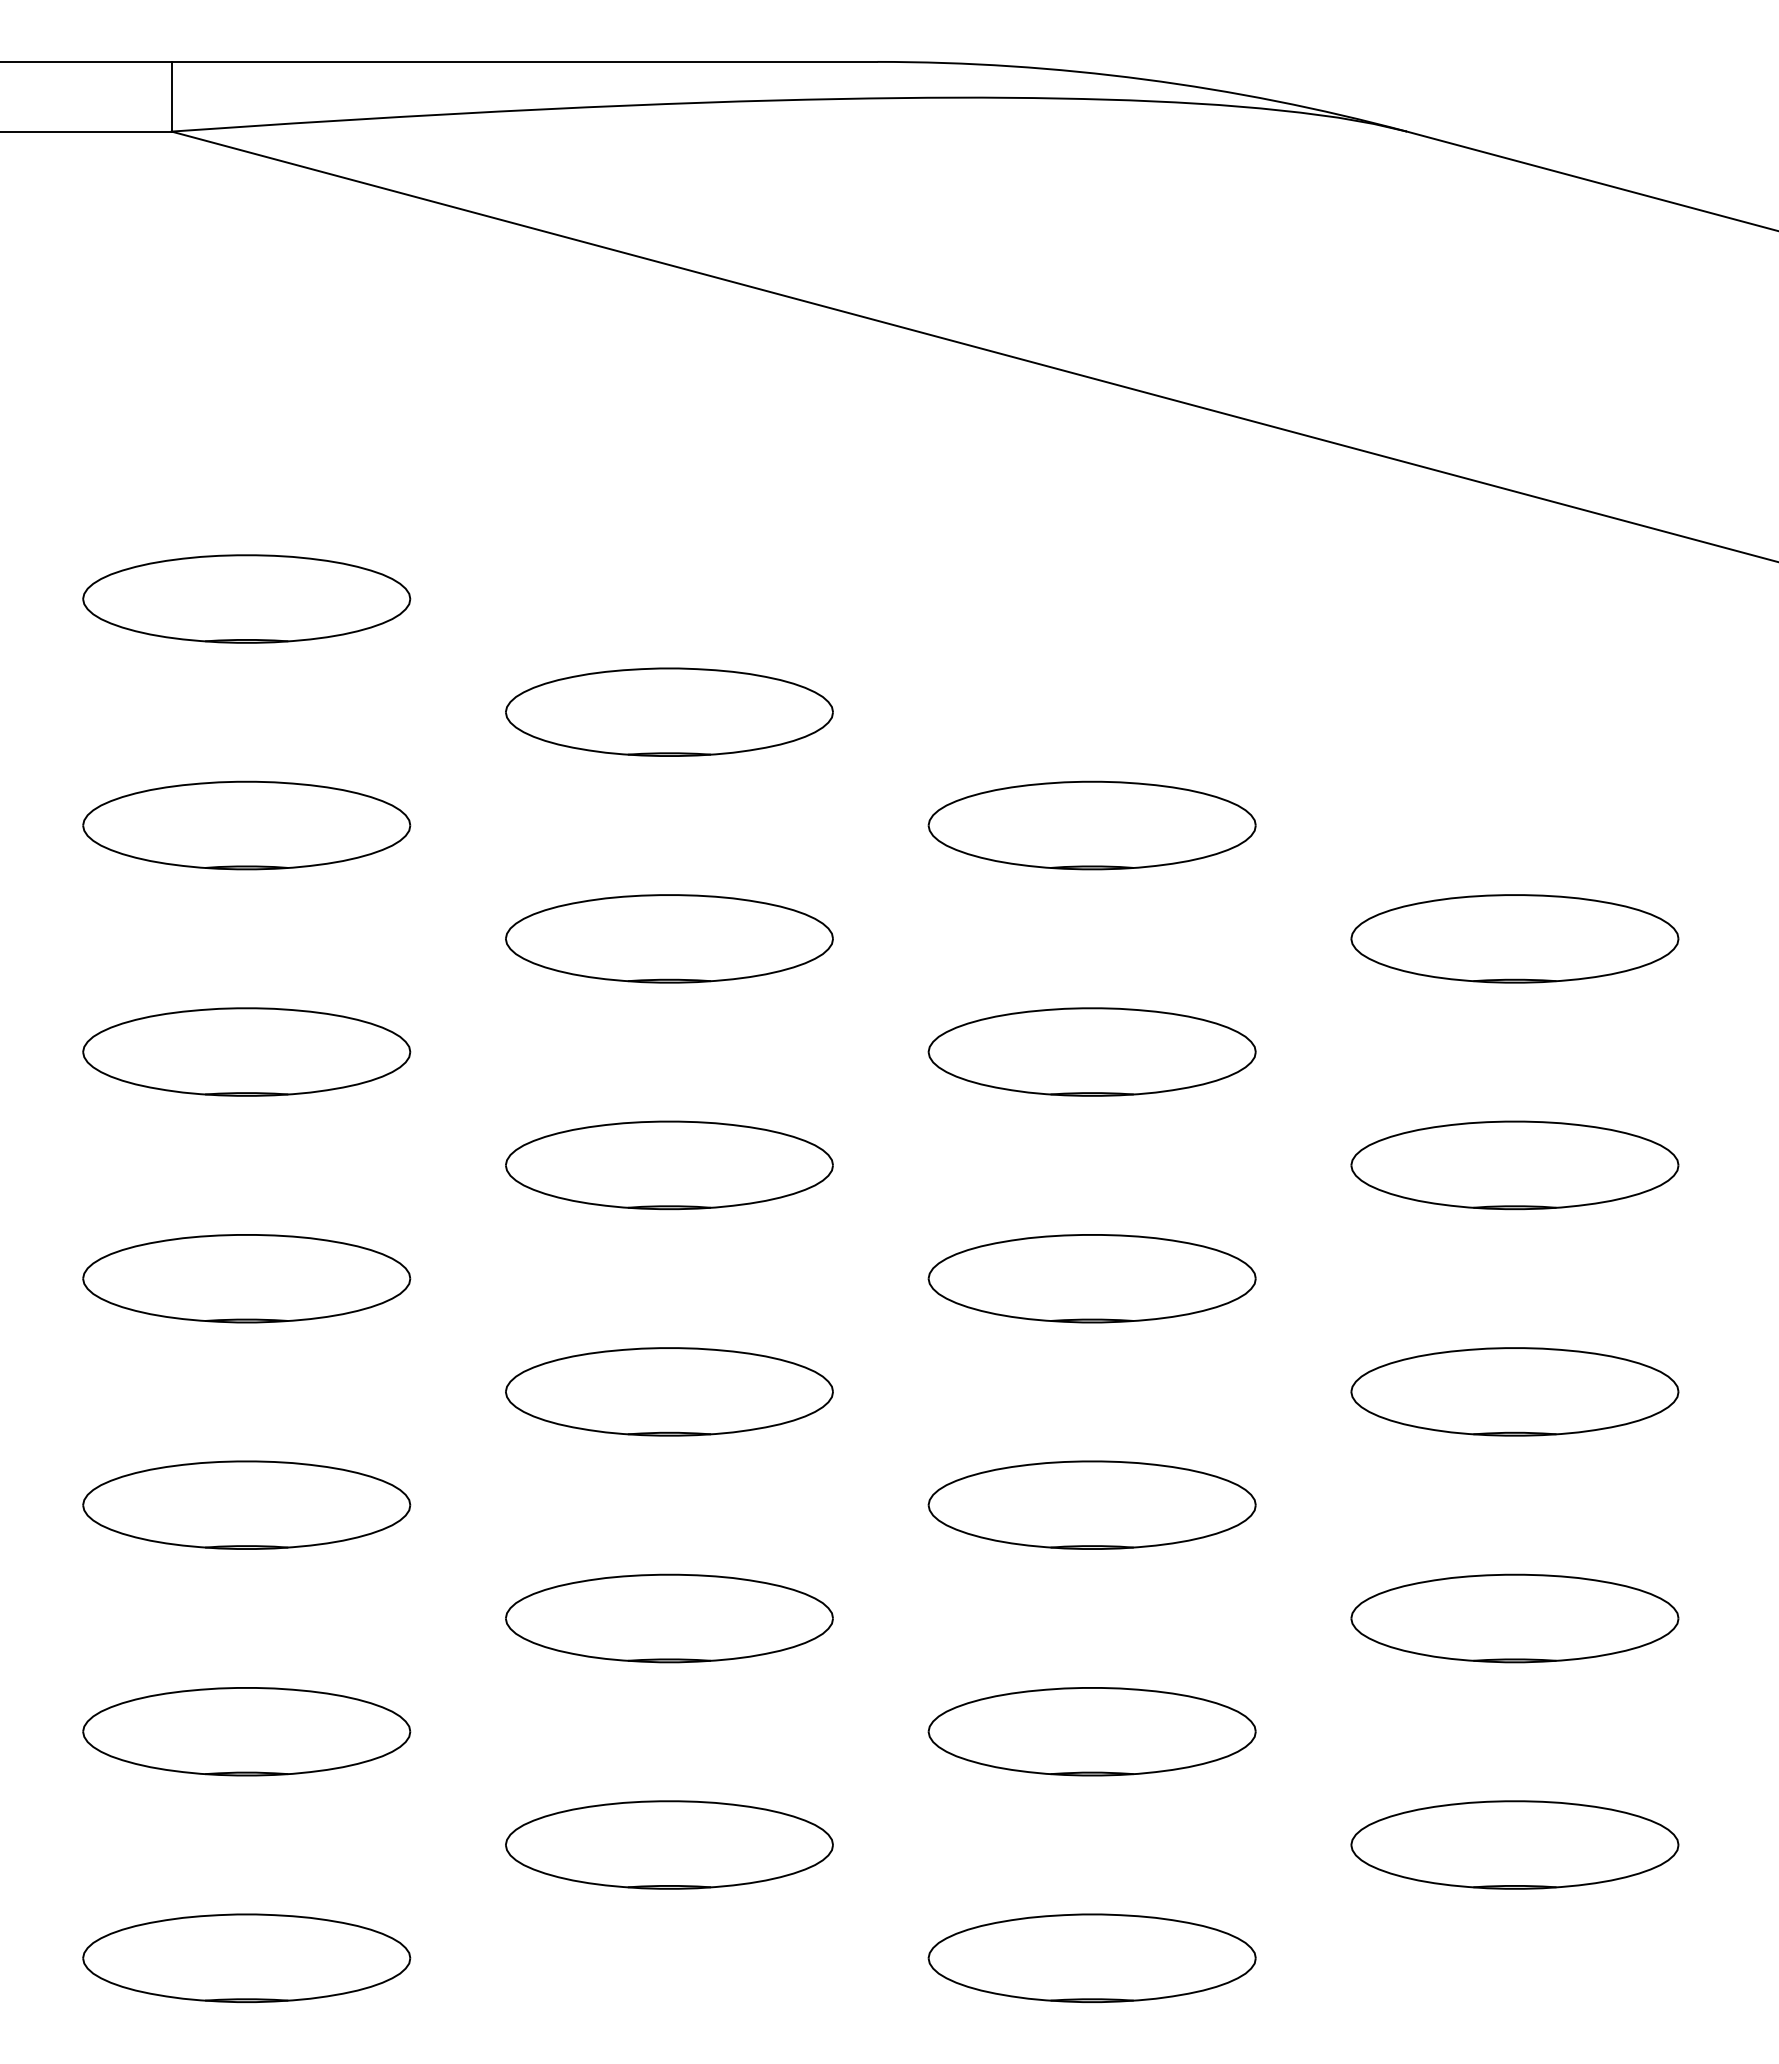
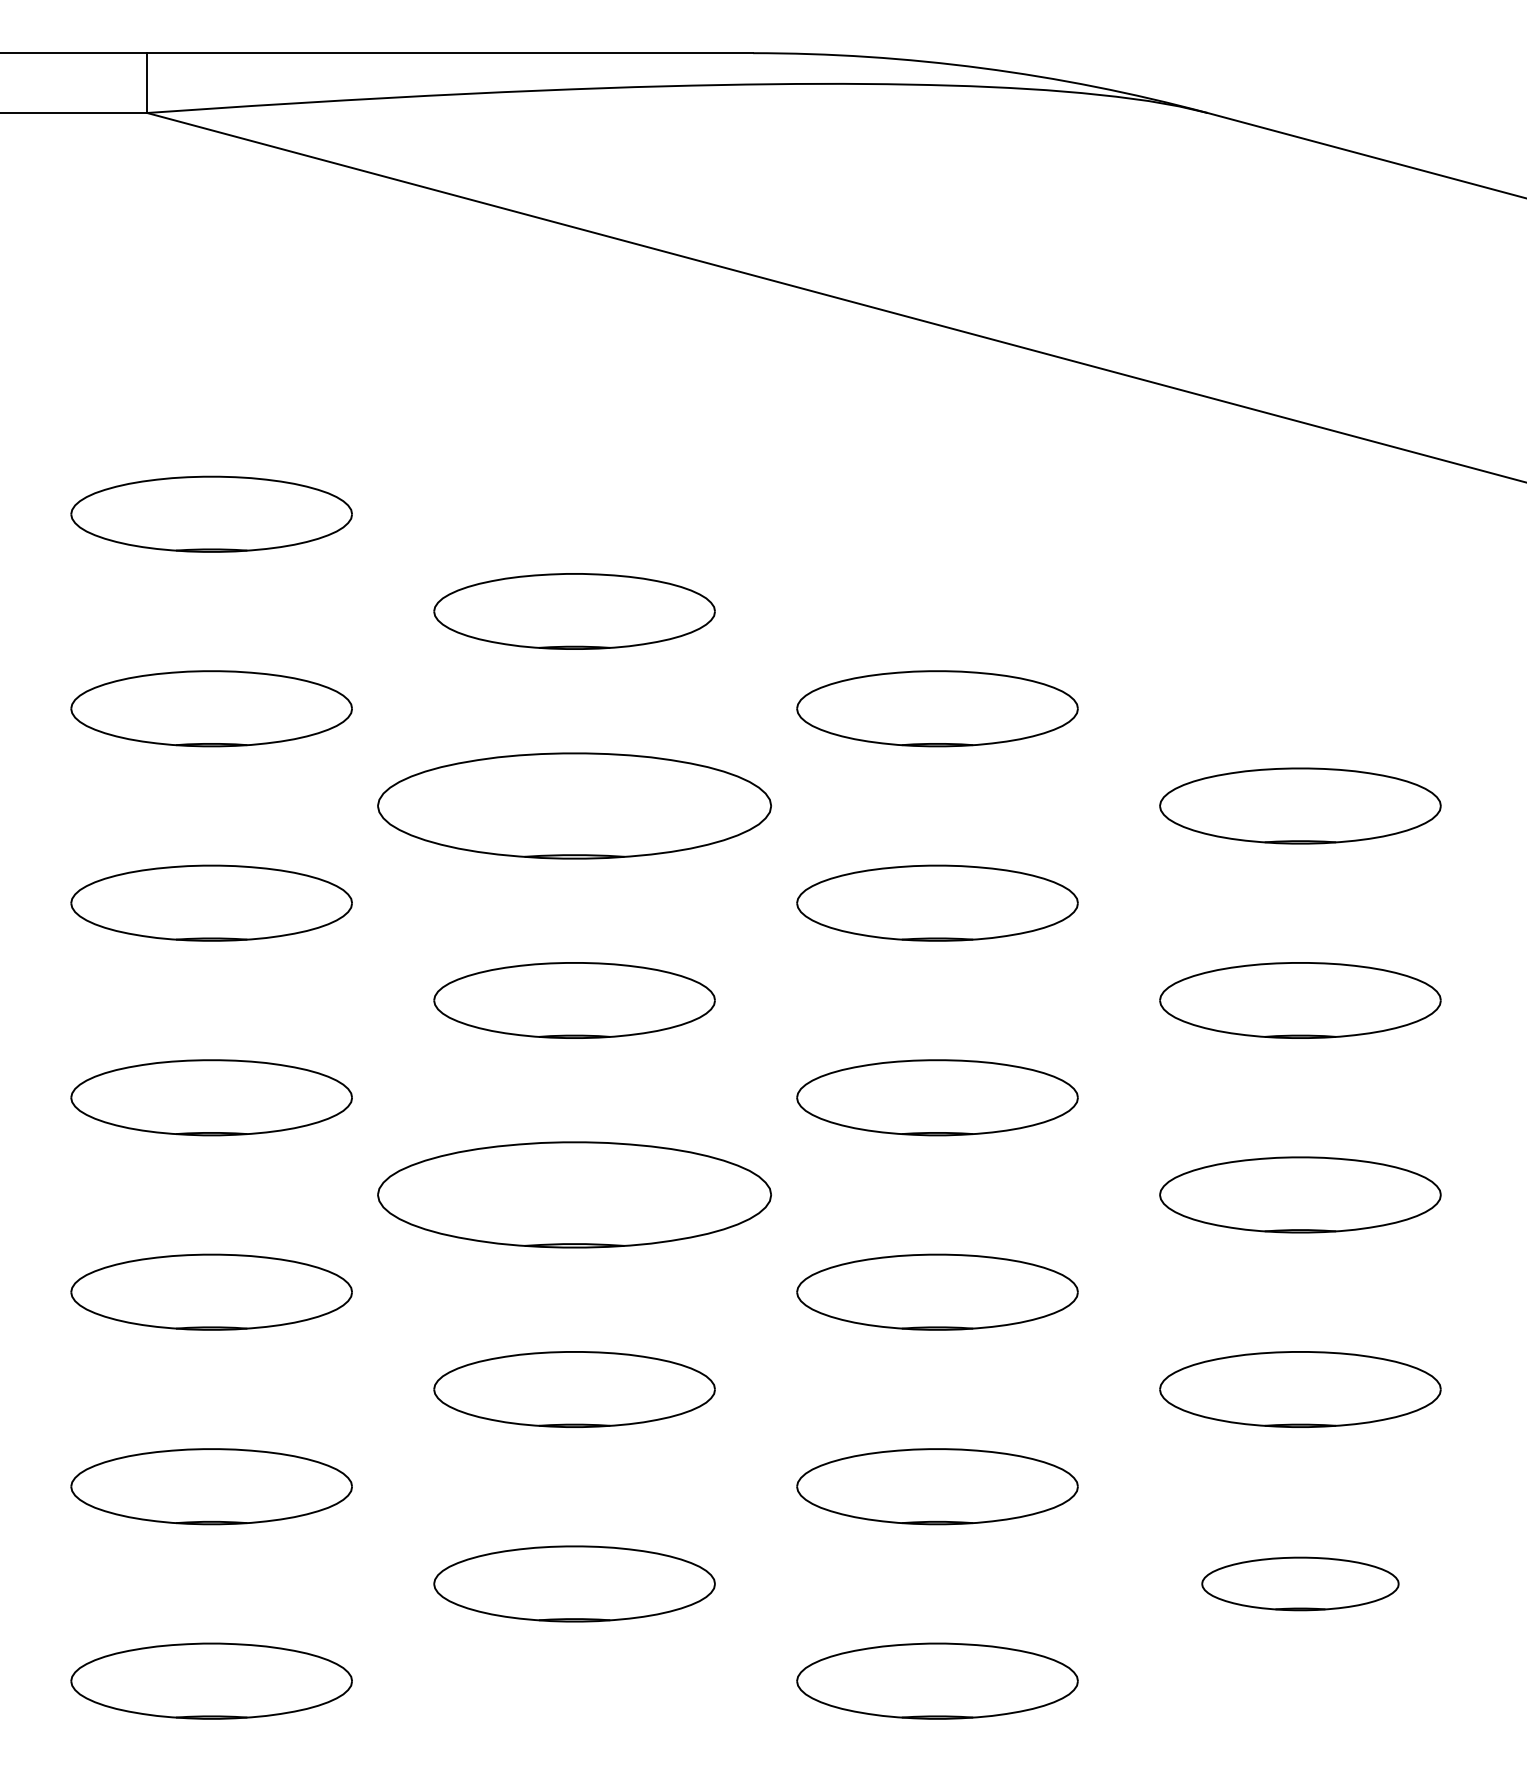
part: (669, 938) -> (574, 805), size x1.4
part: (669, 1391) -> (574, 1194), size x1.4
part: (1514, 1844) -> (1300, 1583), size x0.7

